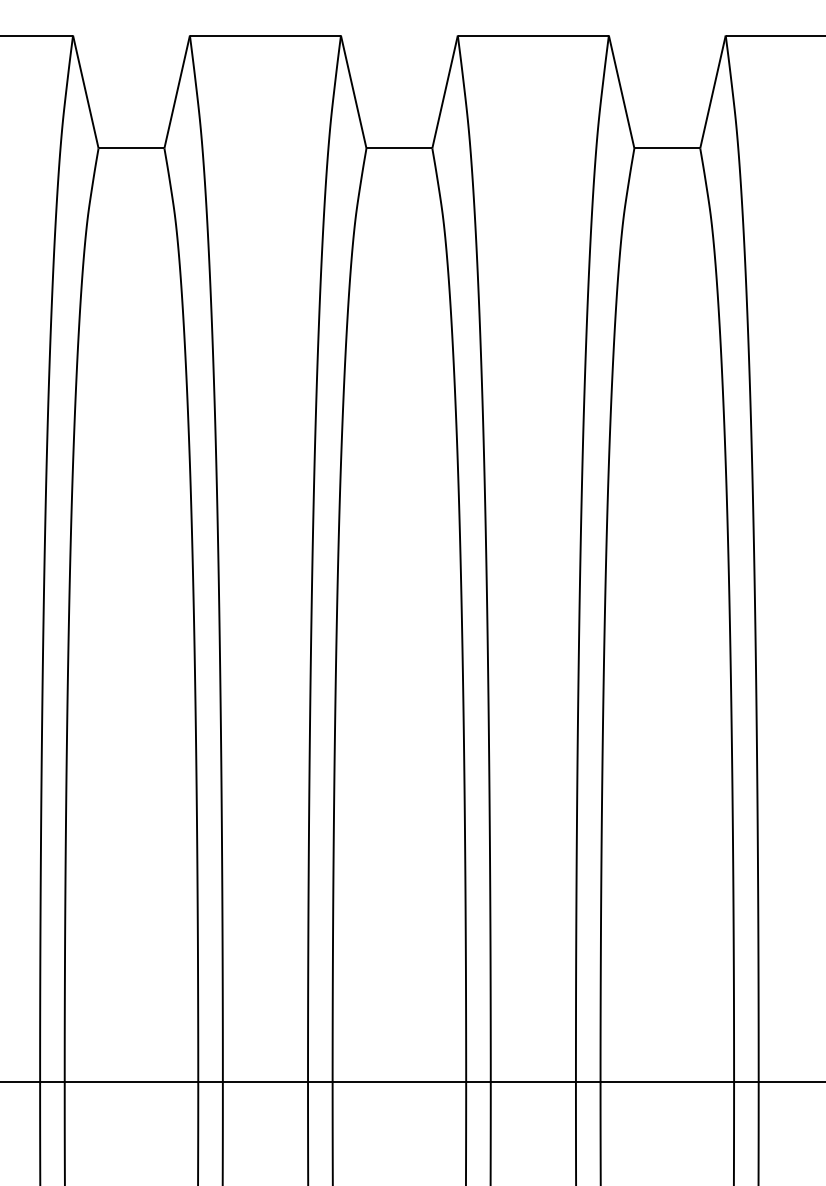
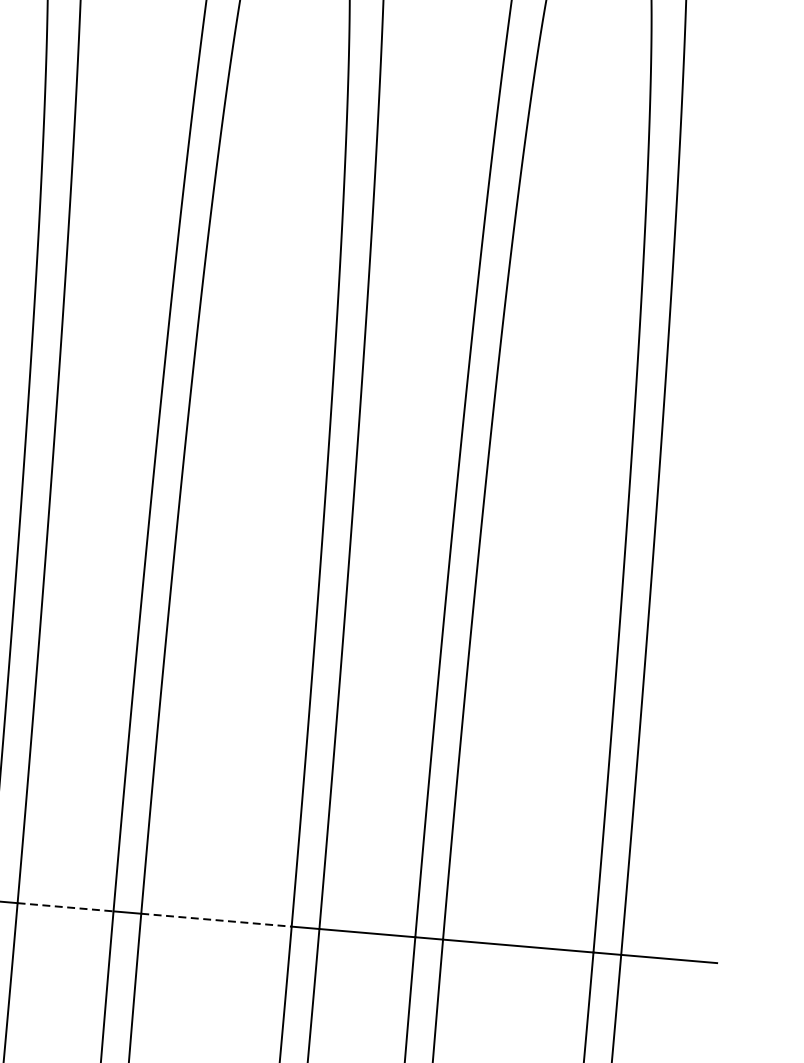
line: (265, 1082) -> (65, 907), solid -> dashed
line: (399, 1082) -> (216, 920), solid -> dashed

